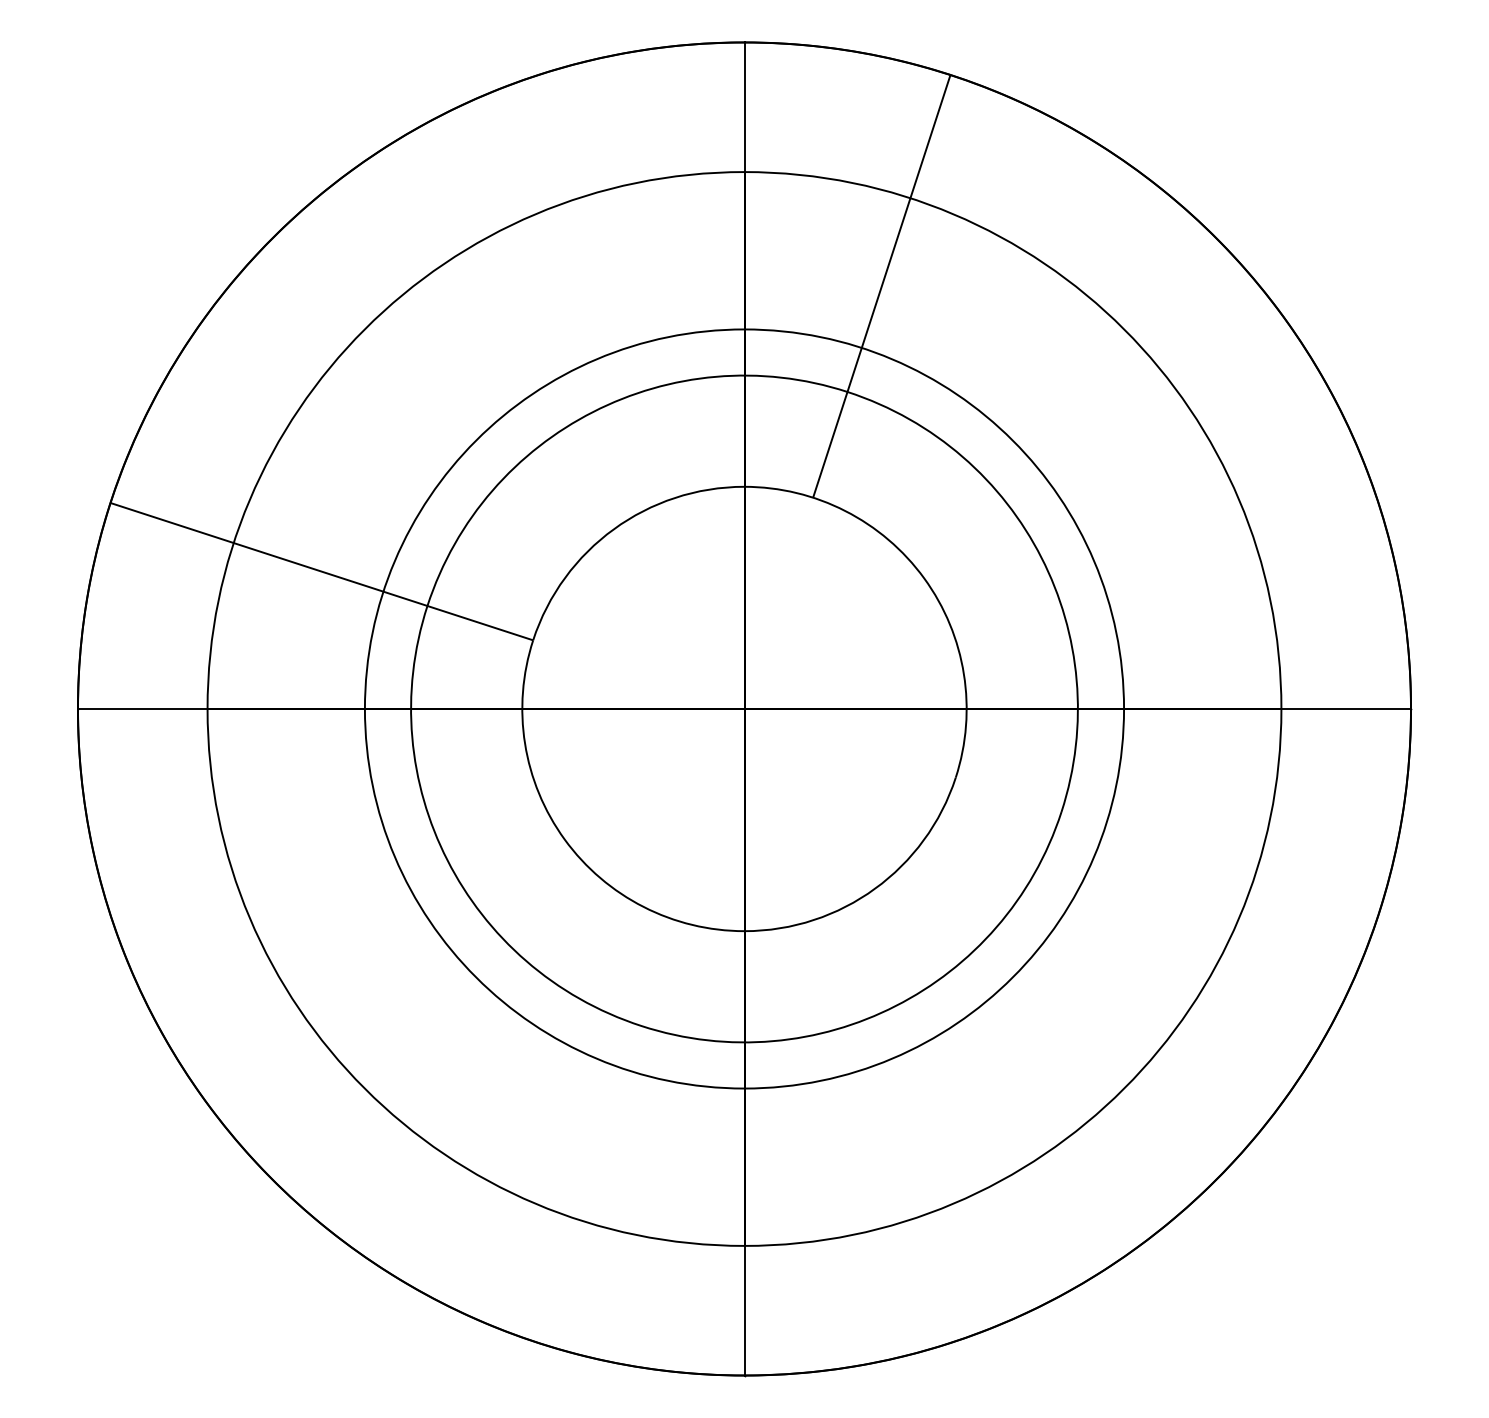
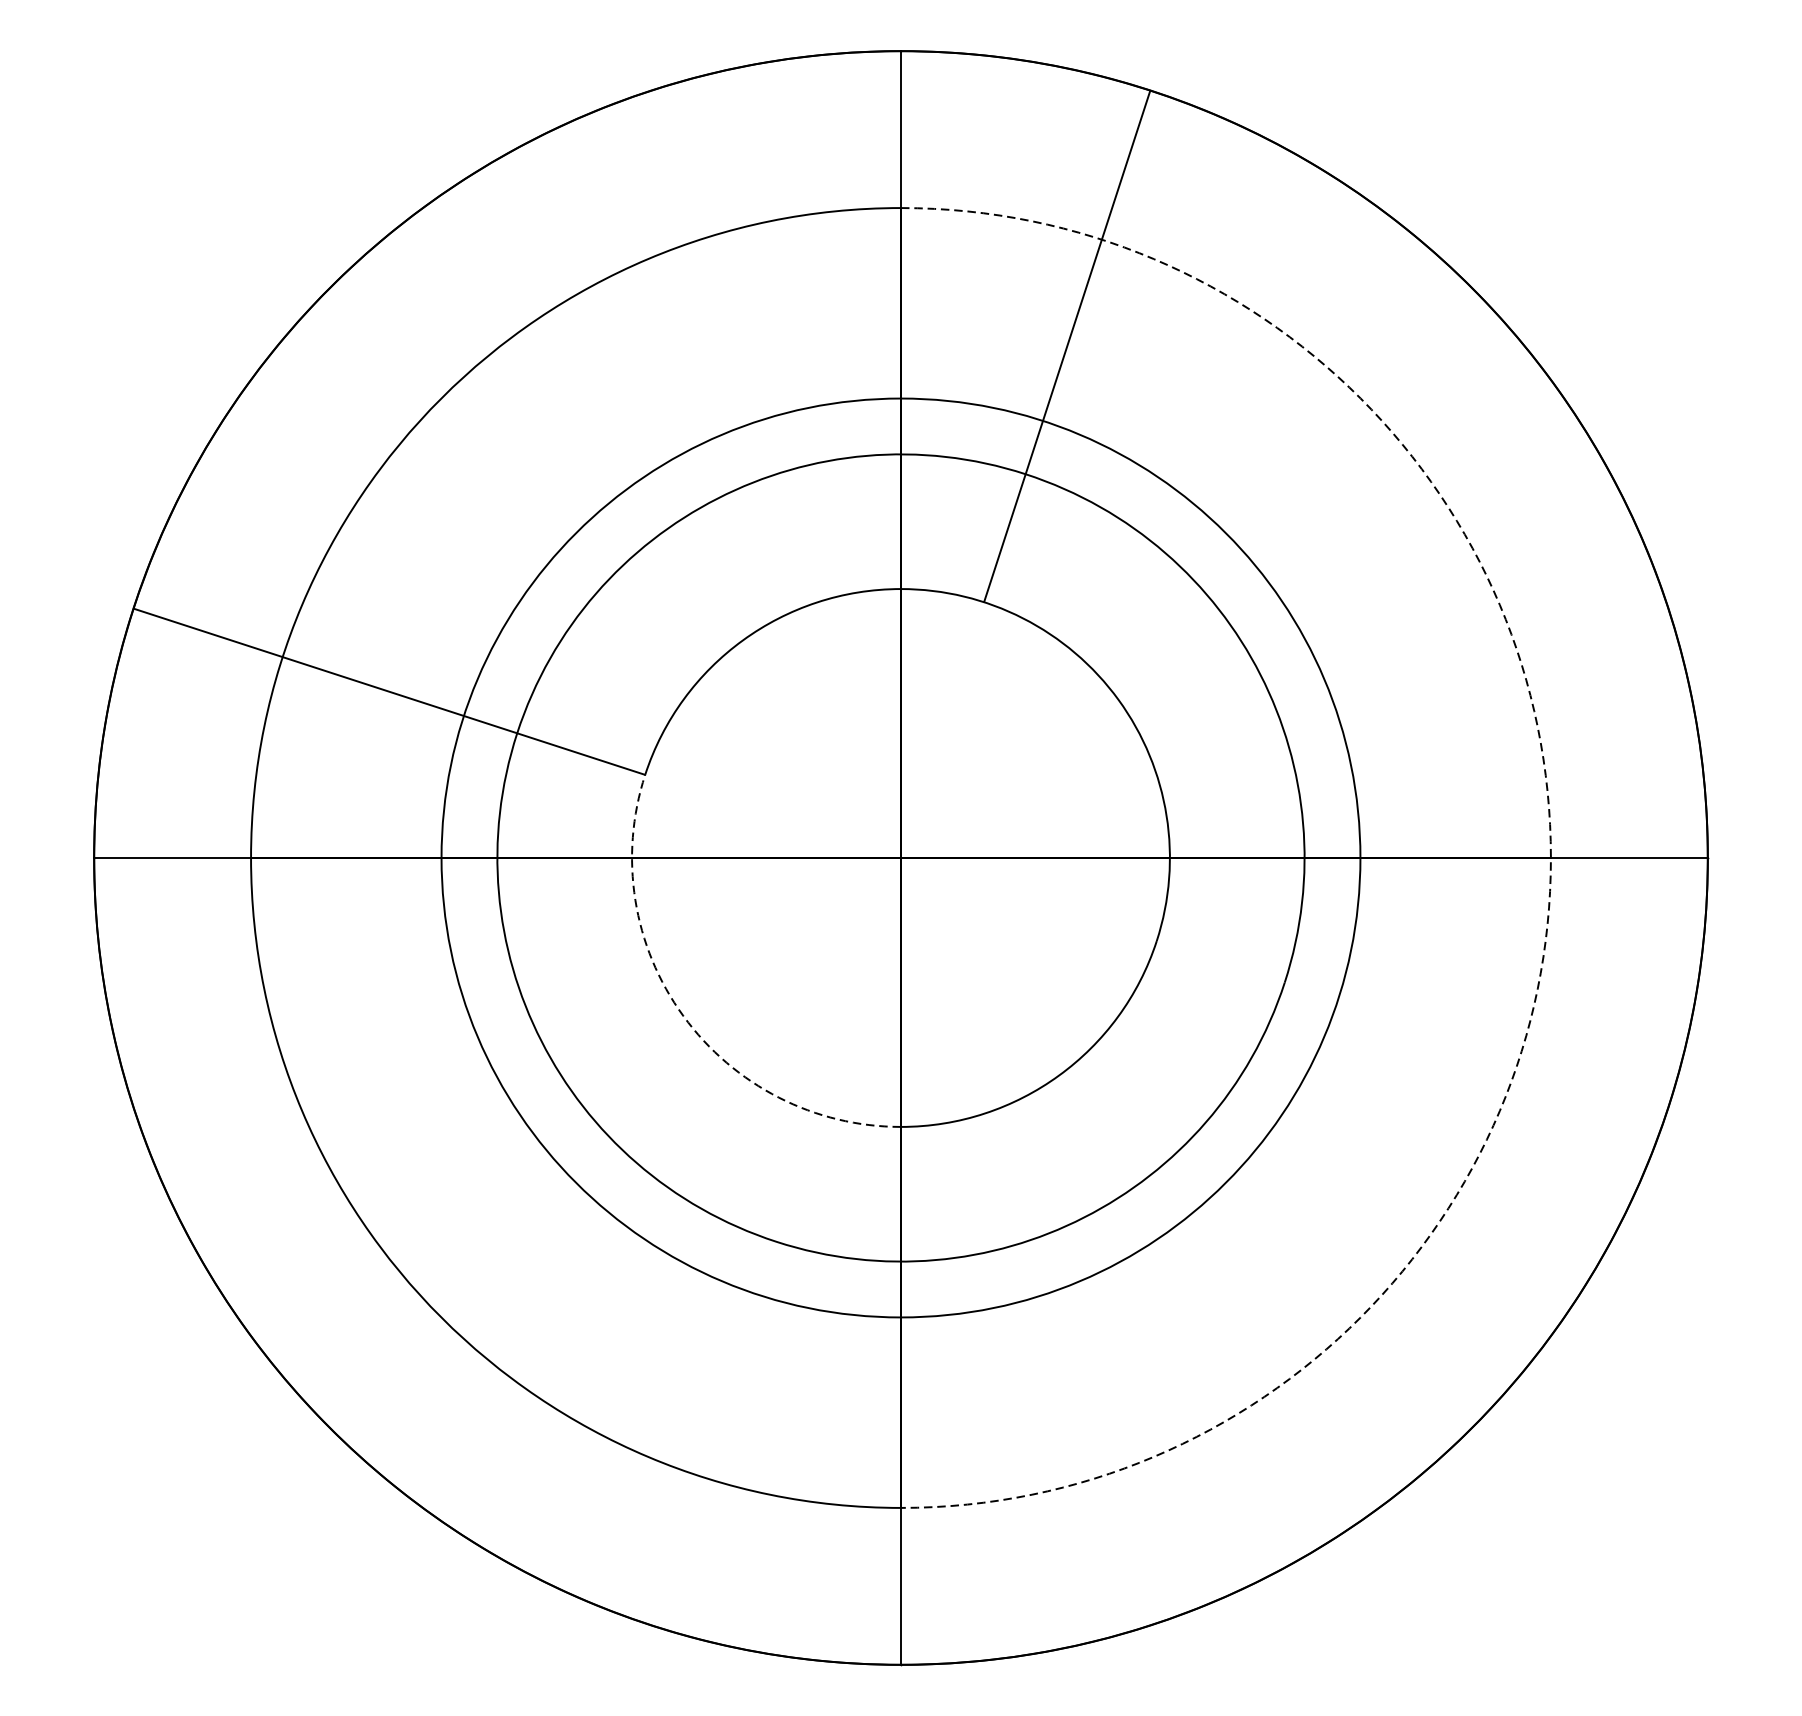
arc: (1281, 708) -> (1551, 857), solid -> dashed
arc: (564, 839) -> (683, 1015), solid -> dashed

